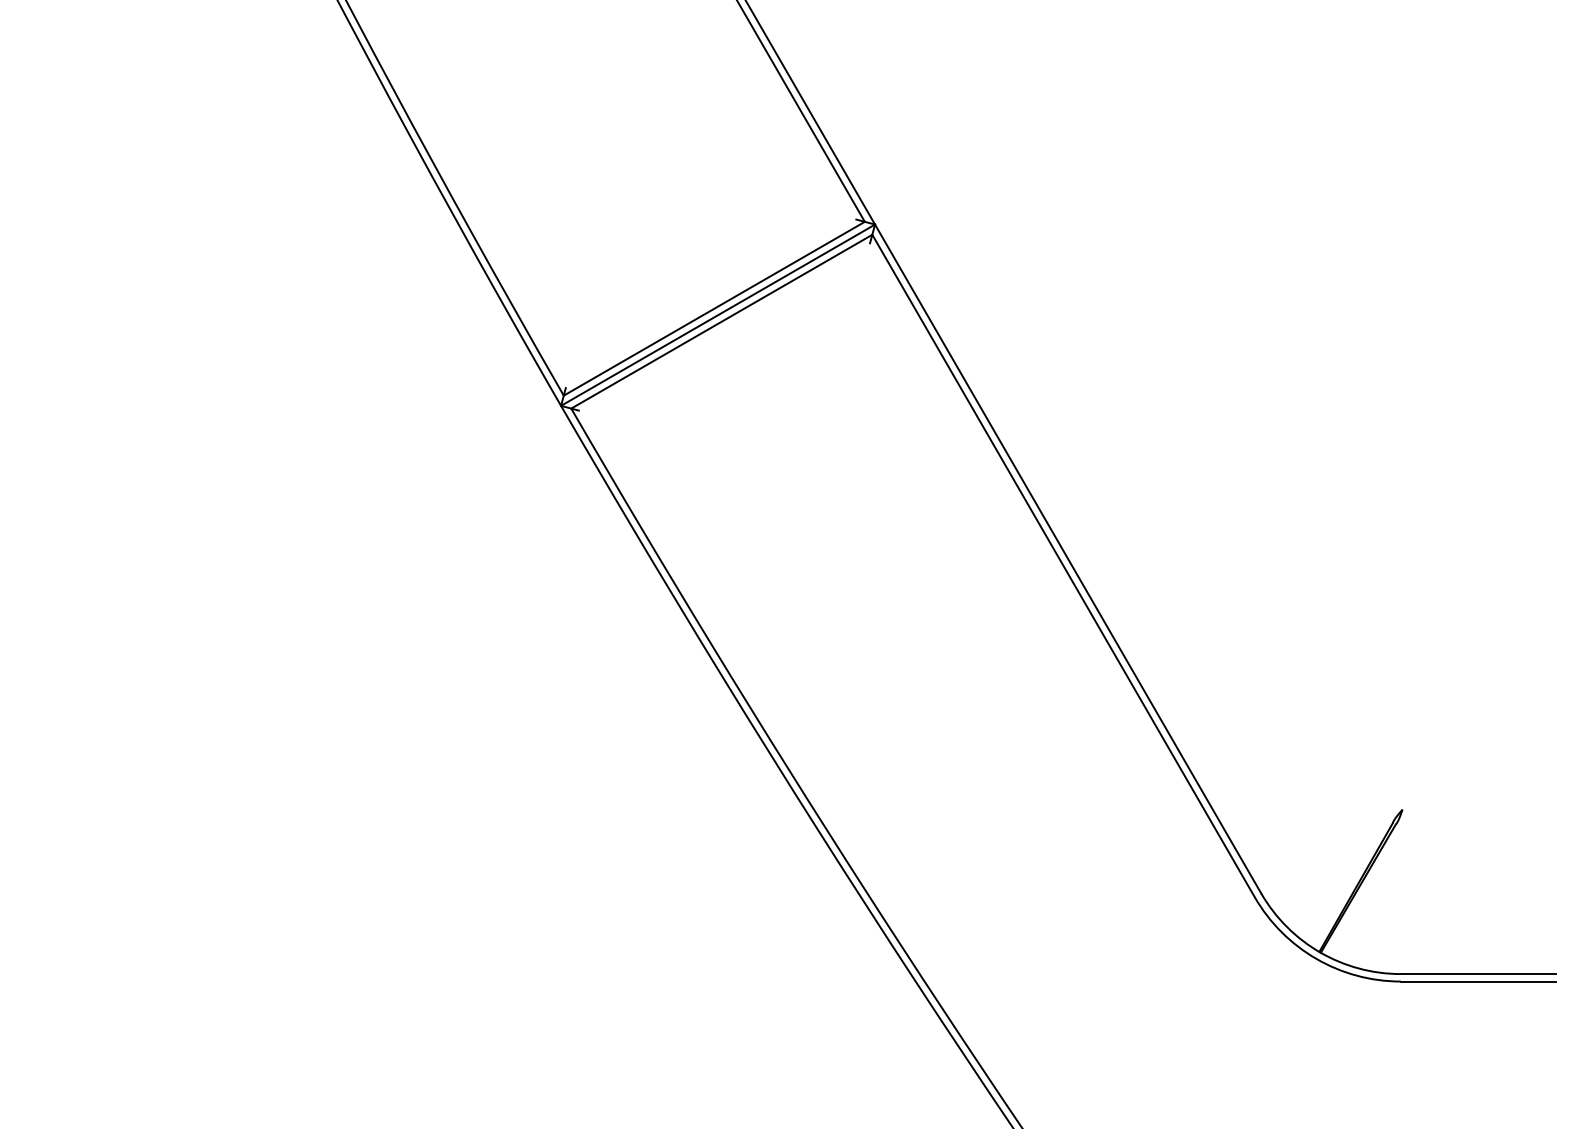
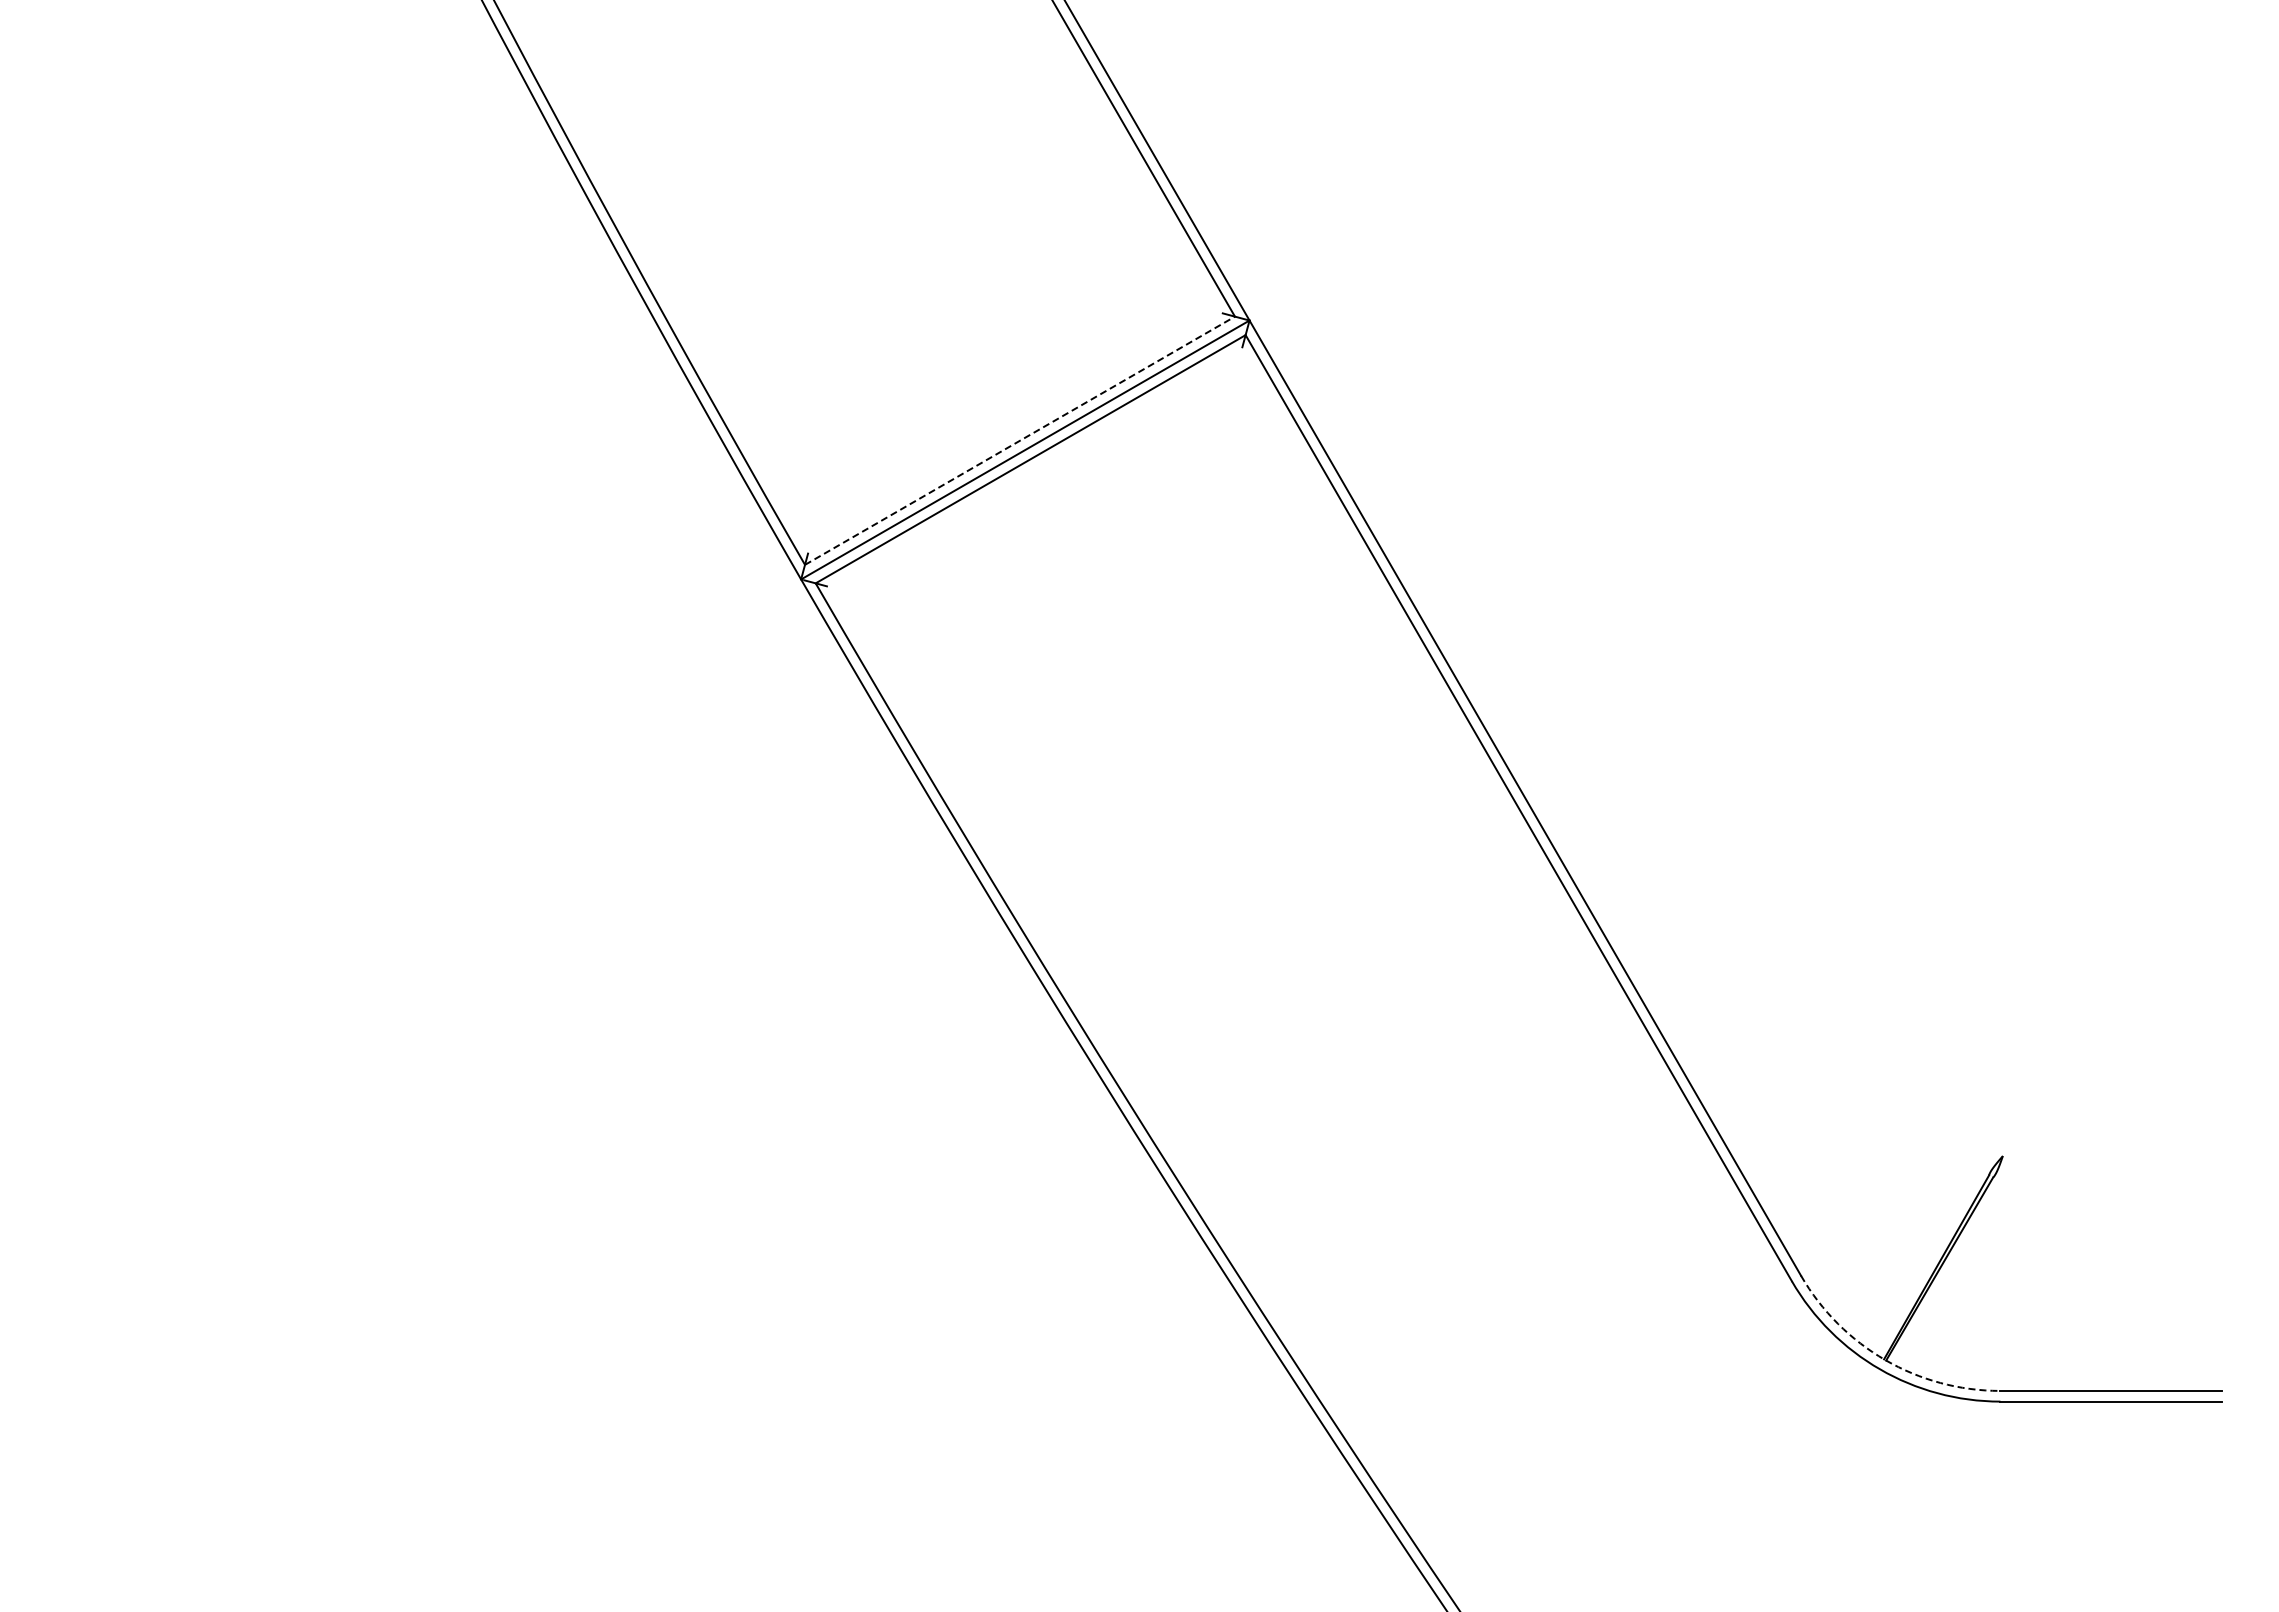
line: (714, 308) -> (1020, 440), solid -> dashed
arc: (1320, 952) -> (1885, 1360), solid -> dashed

